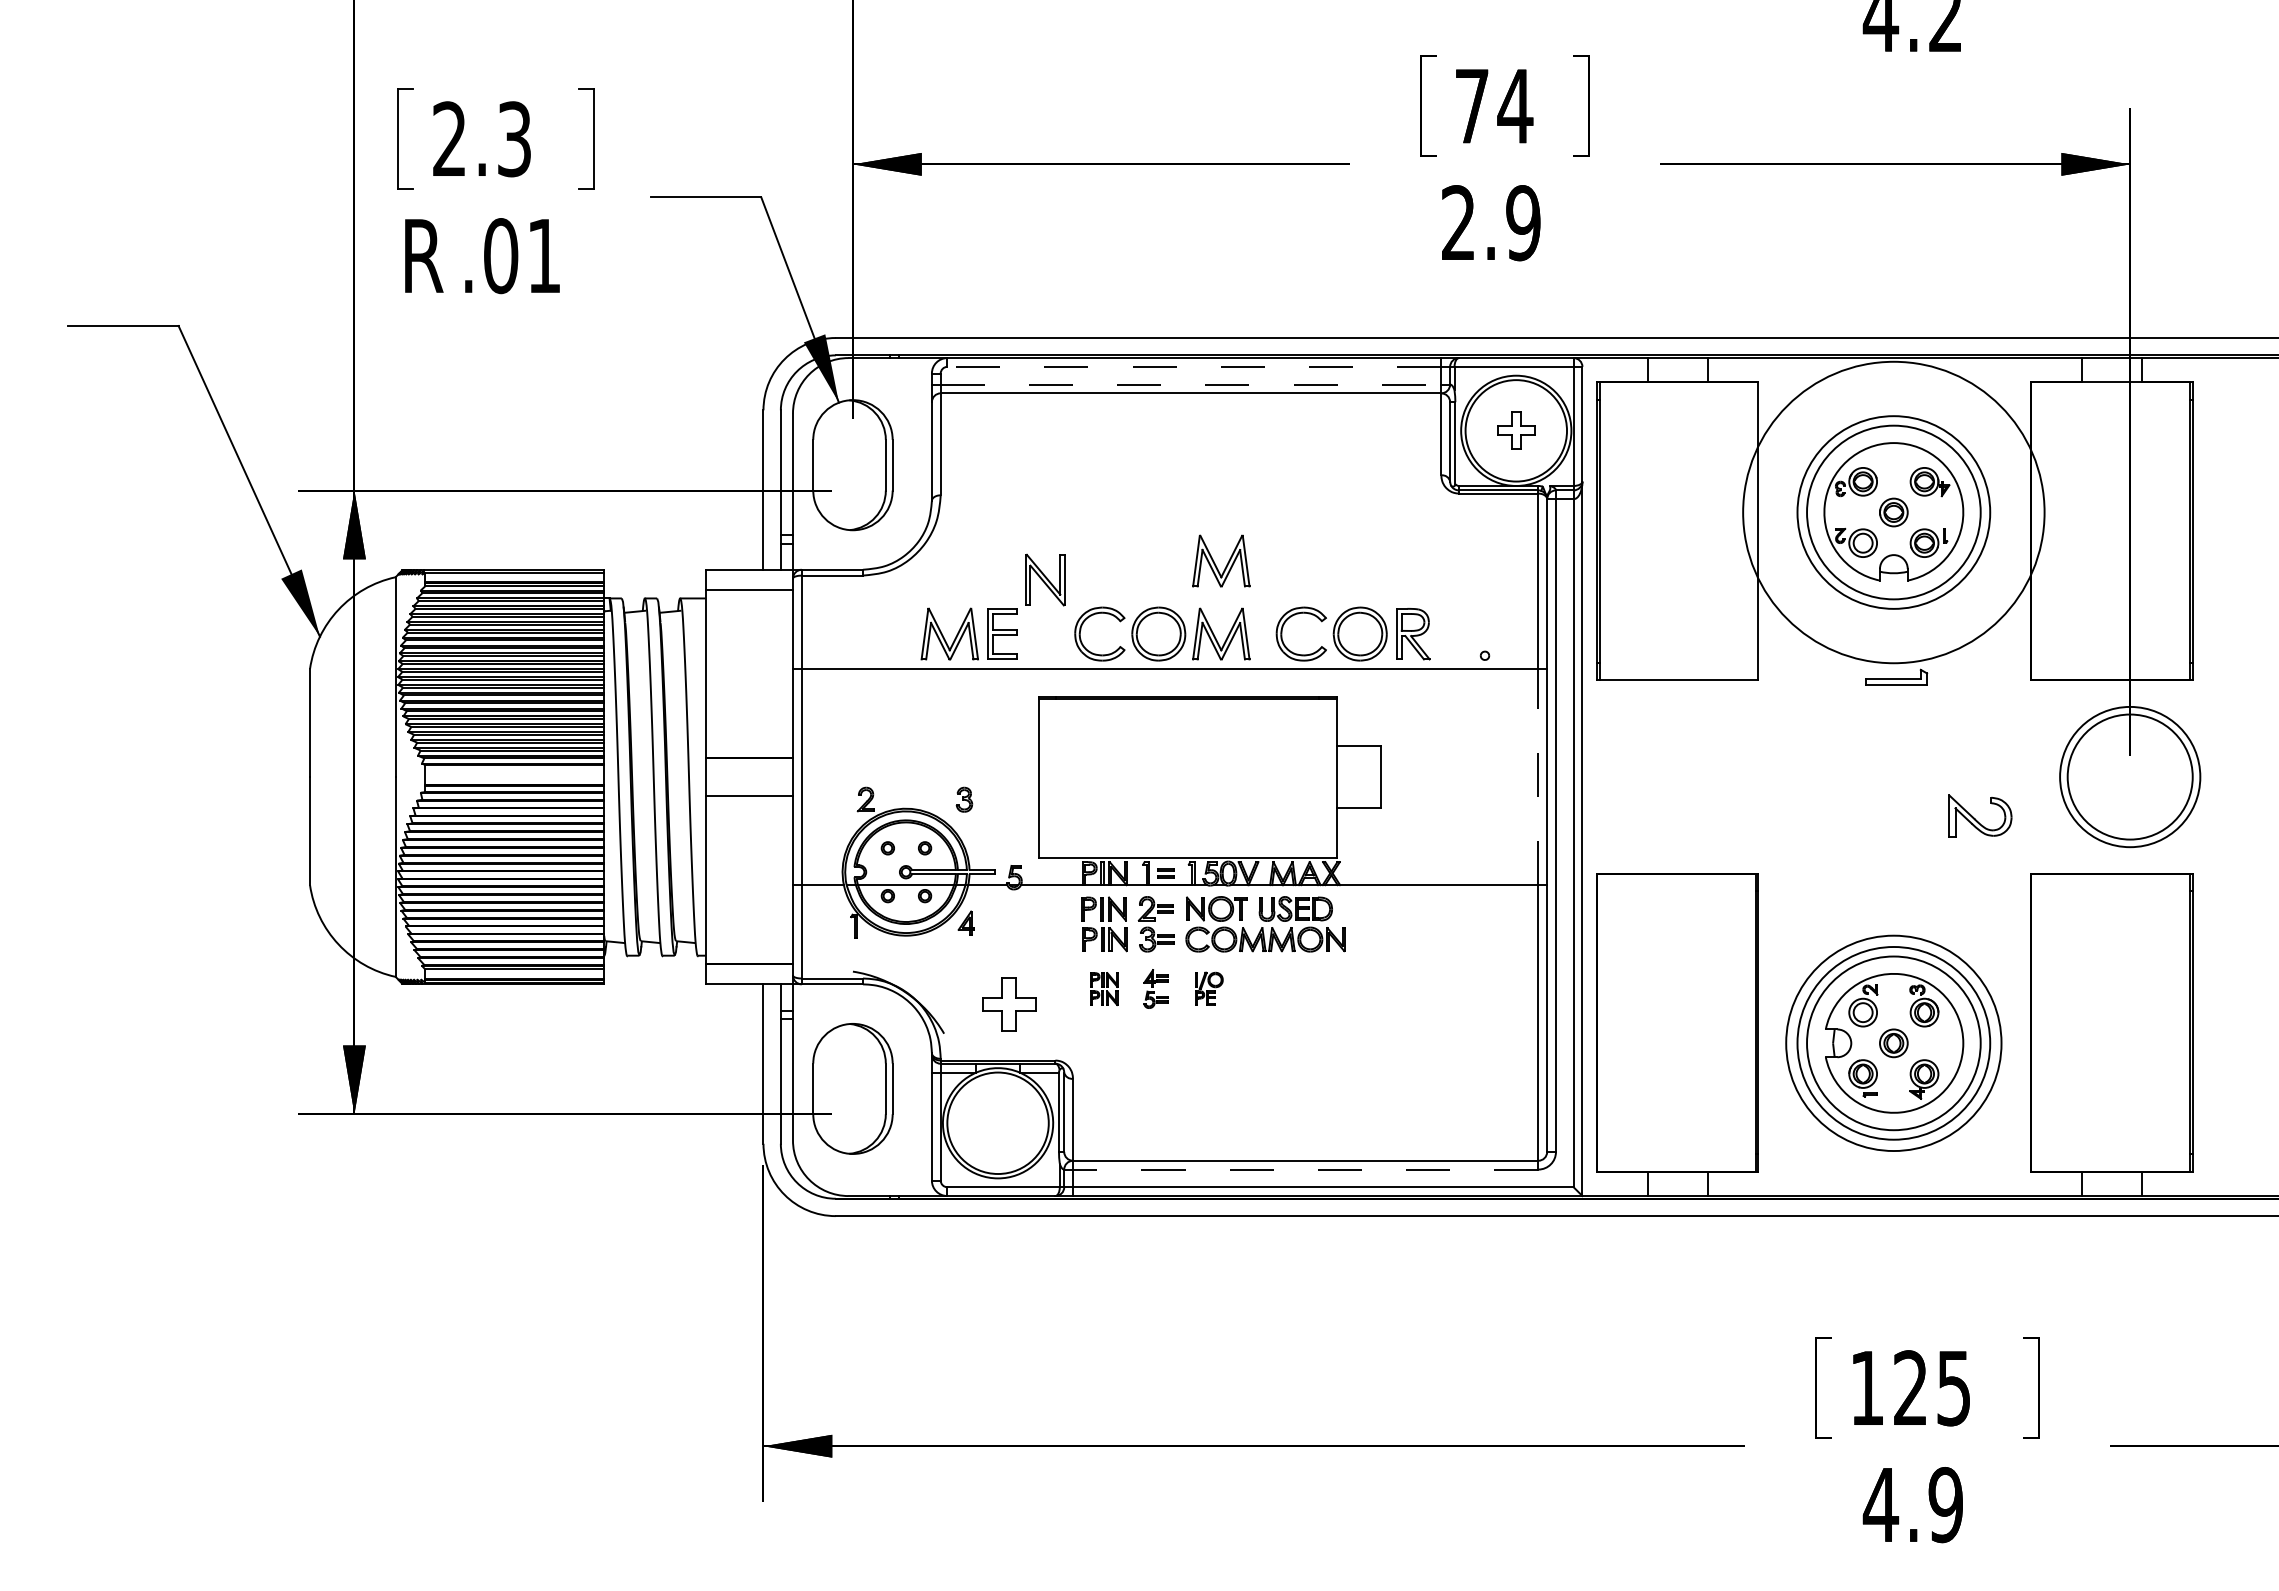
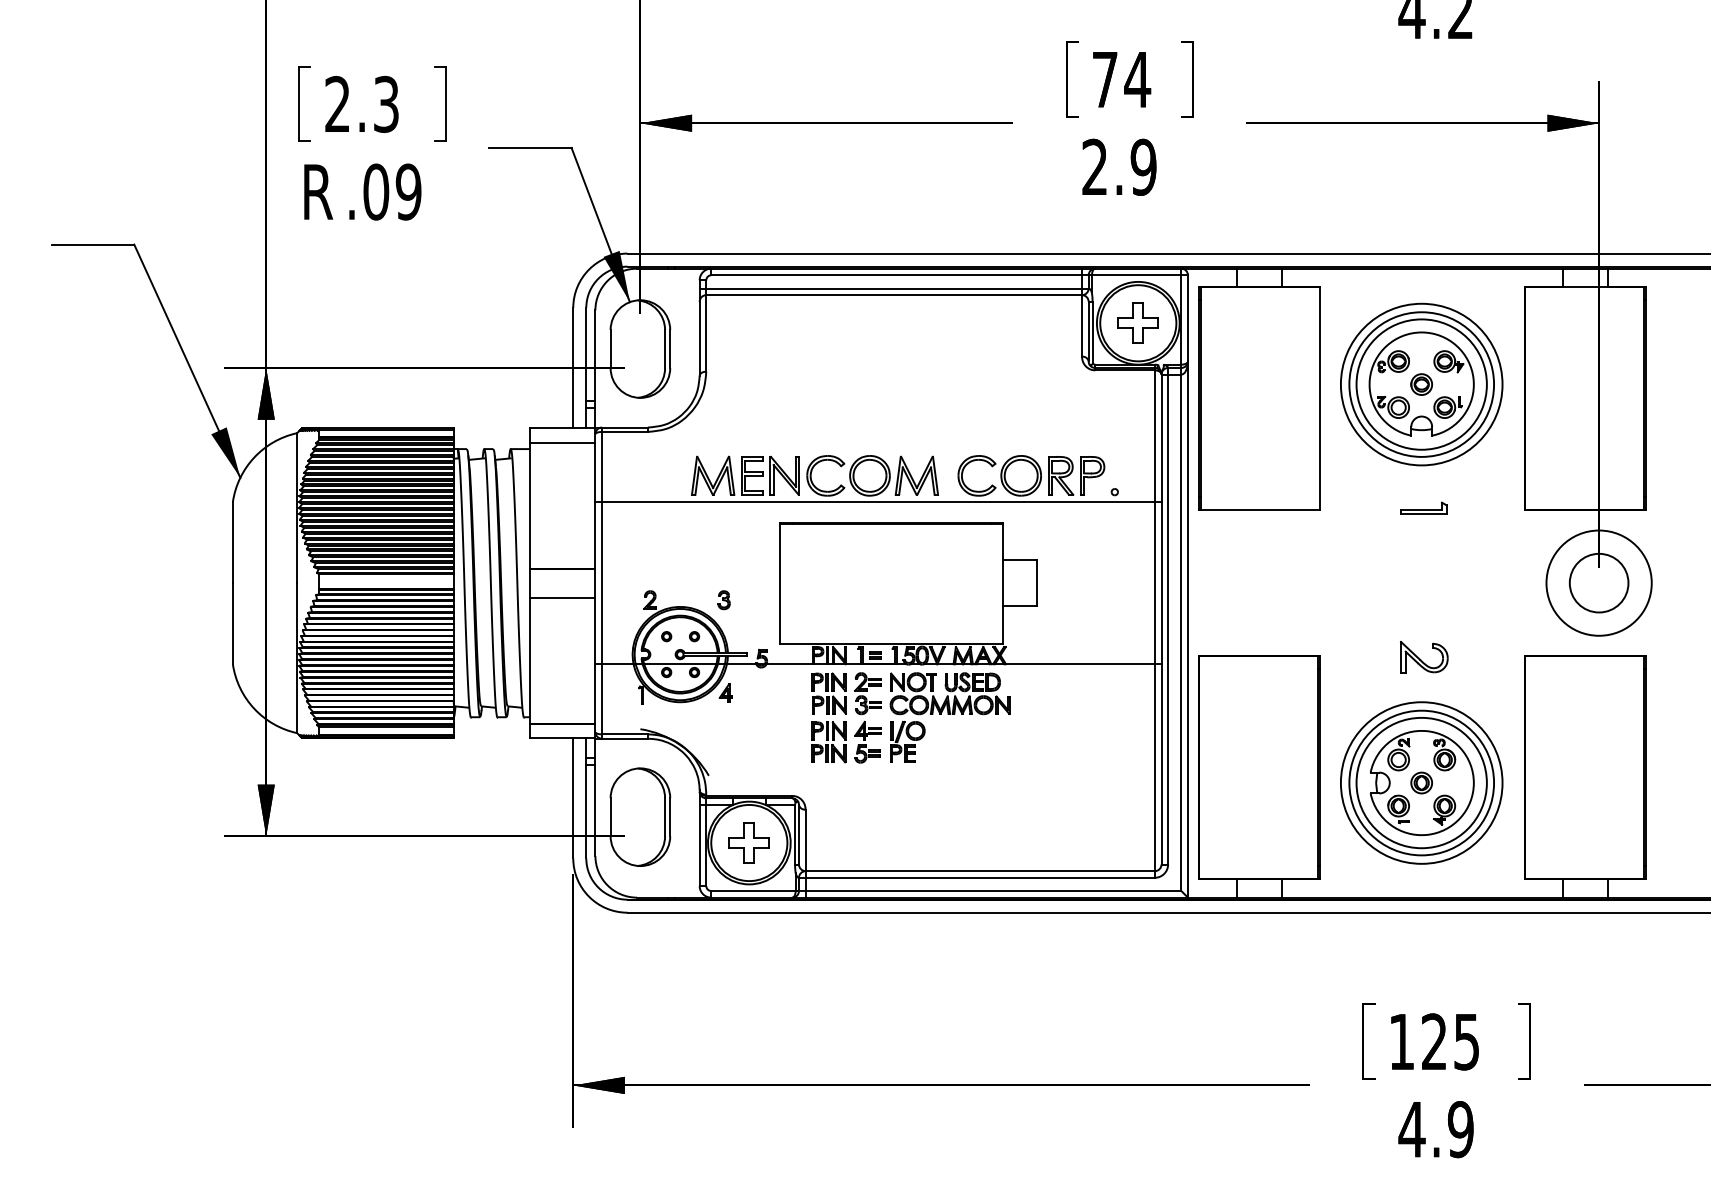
text: (544, 256) -> (408, 192), .01 -> .09
line: (1194, 366) -> (896, 274), dashed -> solid
line: (1191, 384) -> (894, 288), dashed -> solid
part: (1516, 430) -> (1138, 323), size x1.43
circle: (1893, 512) -> (1421, 384), size x0.71
part: (1227, 562) -> (921, 422), removed
part: (1045, 579) -> (784, 475), moved
part: (1455, 633) -> (1092, 475), added
line: (1538, 776) -> (1154, 582), dashed -> solid
circle: (2130, 776) -> (1599, 582), size x0.62
part: (1980, 815) -> (1424, 657), moved
part: (1104, 988) -> (829, 741), size x1.67
part: (1155, 988) -> (867, 741), size x1.43
part: (1209, 988) -> (908, 741), size x1.67
part: (1009, 1004) -> (749, 843), moved
line: (1305, 1169) -> (980, 877), dashed -> solid

